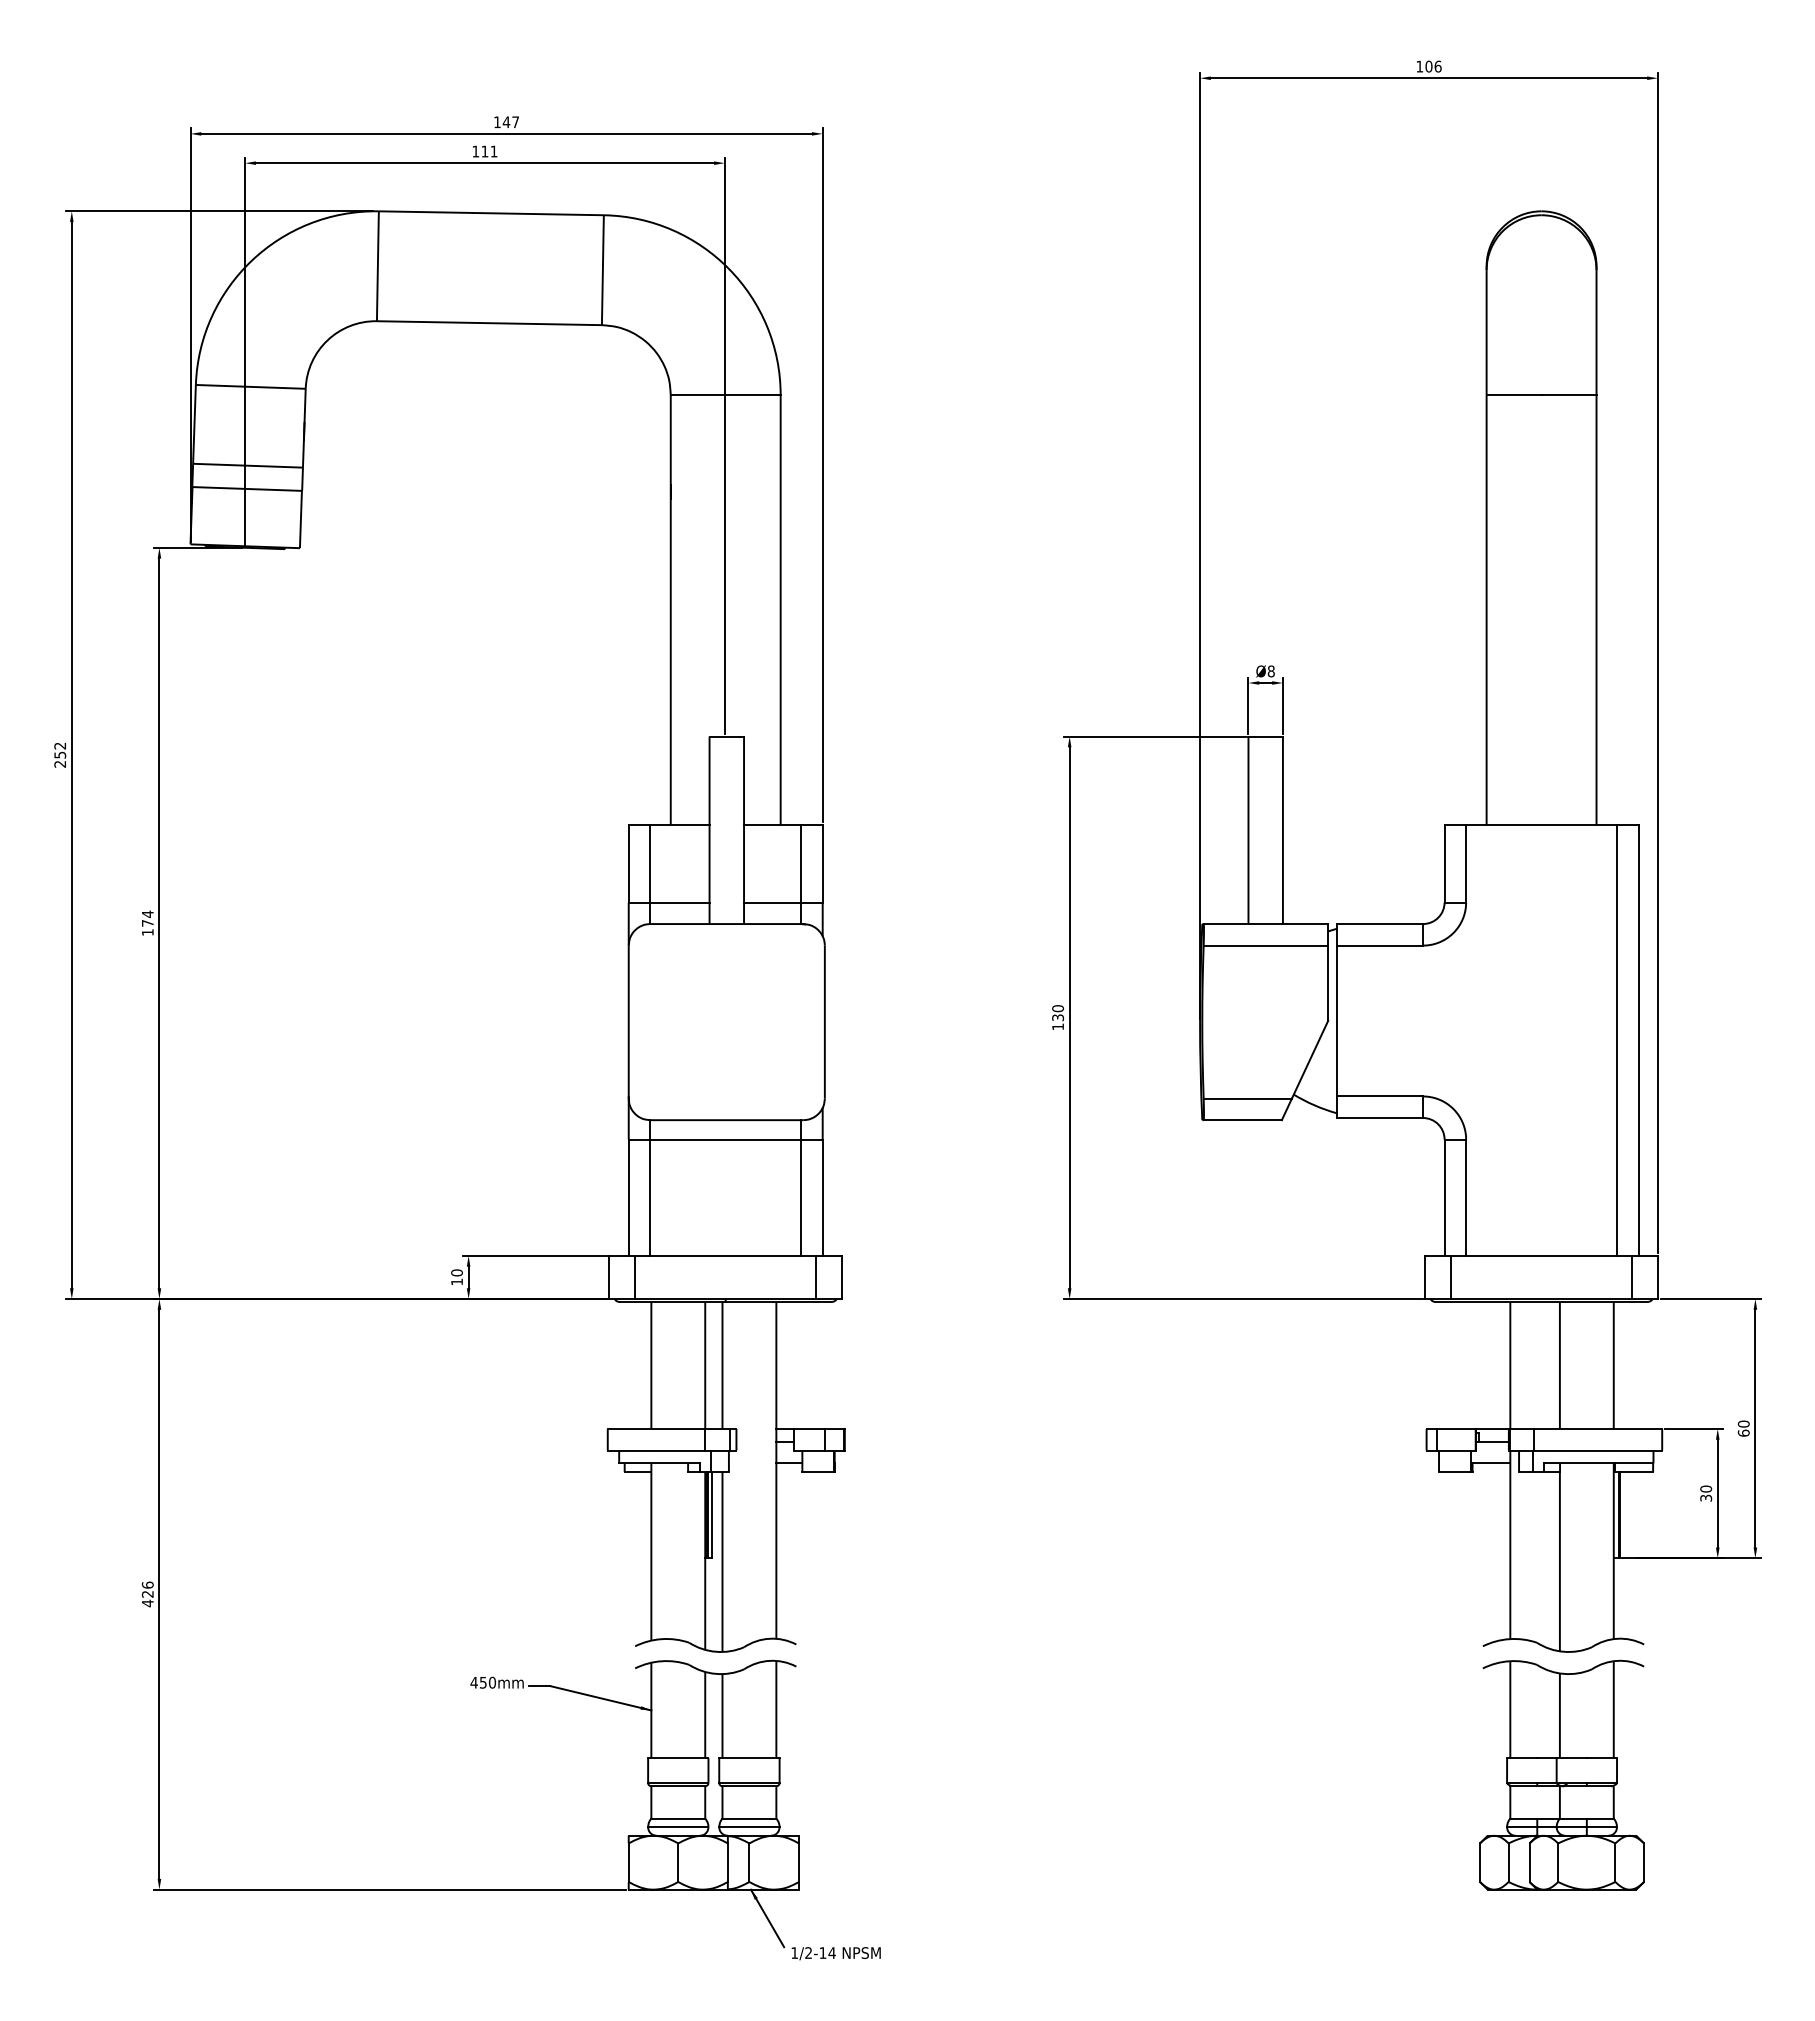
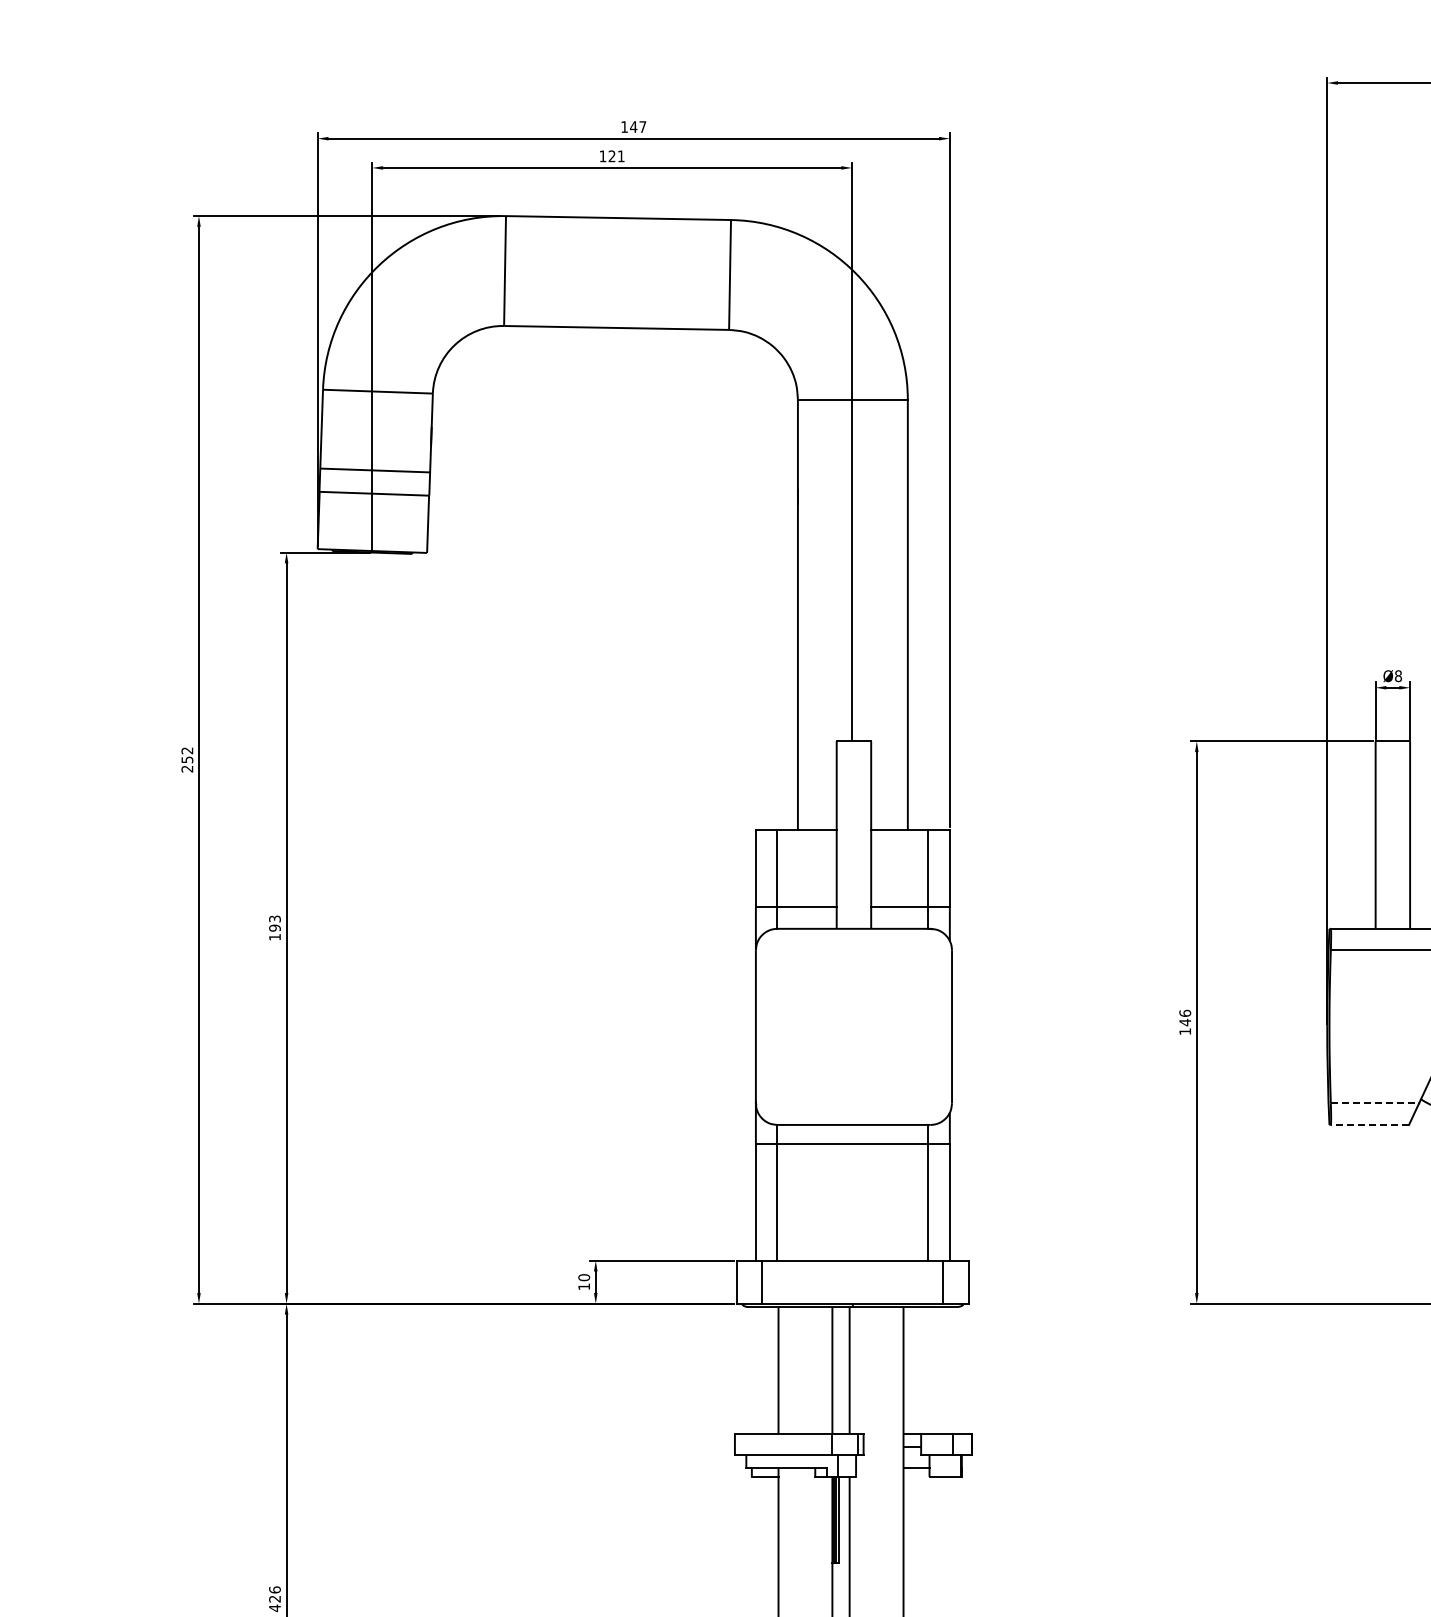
text: (484, 151) -> (611, 156), 111 -> 121
text: (147, 918) -> (274, 923), 174 -> 193
text: (1058, 1013) -> (1185, 1018), 130 -> 146
line: (1248, 1098) -> (1375, 1103), solid -> dashed
line: (1242, 1120) -> (1369, 1125), solid -> dashed

